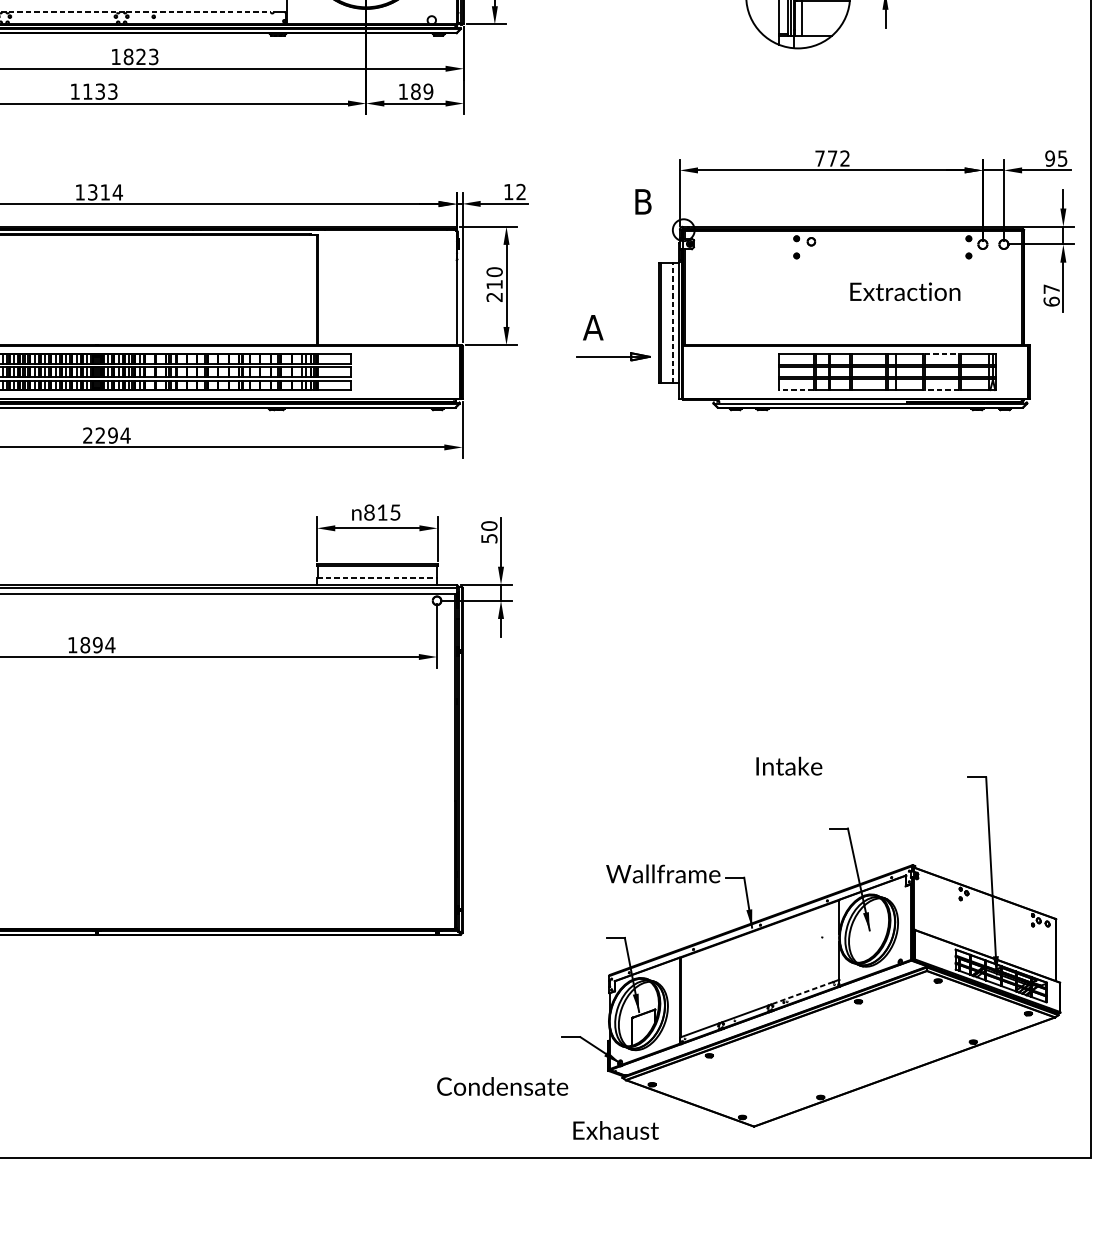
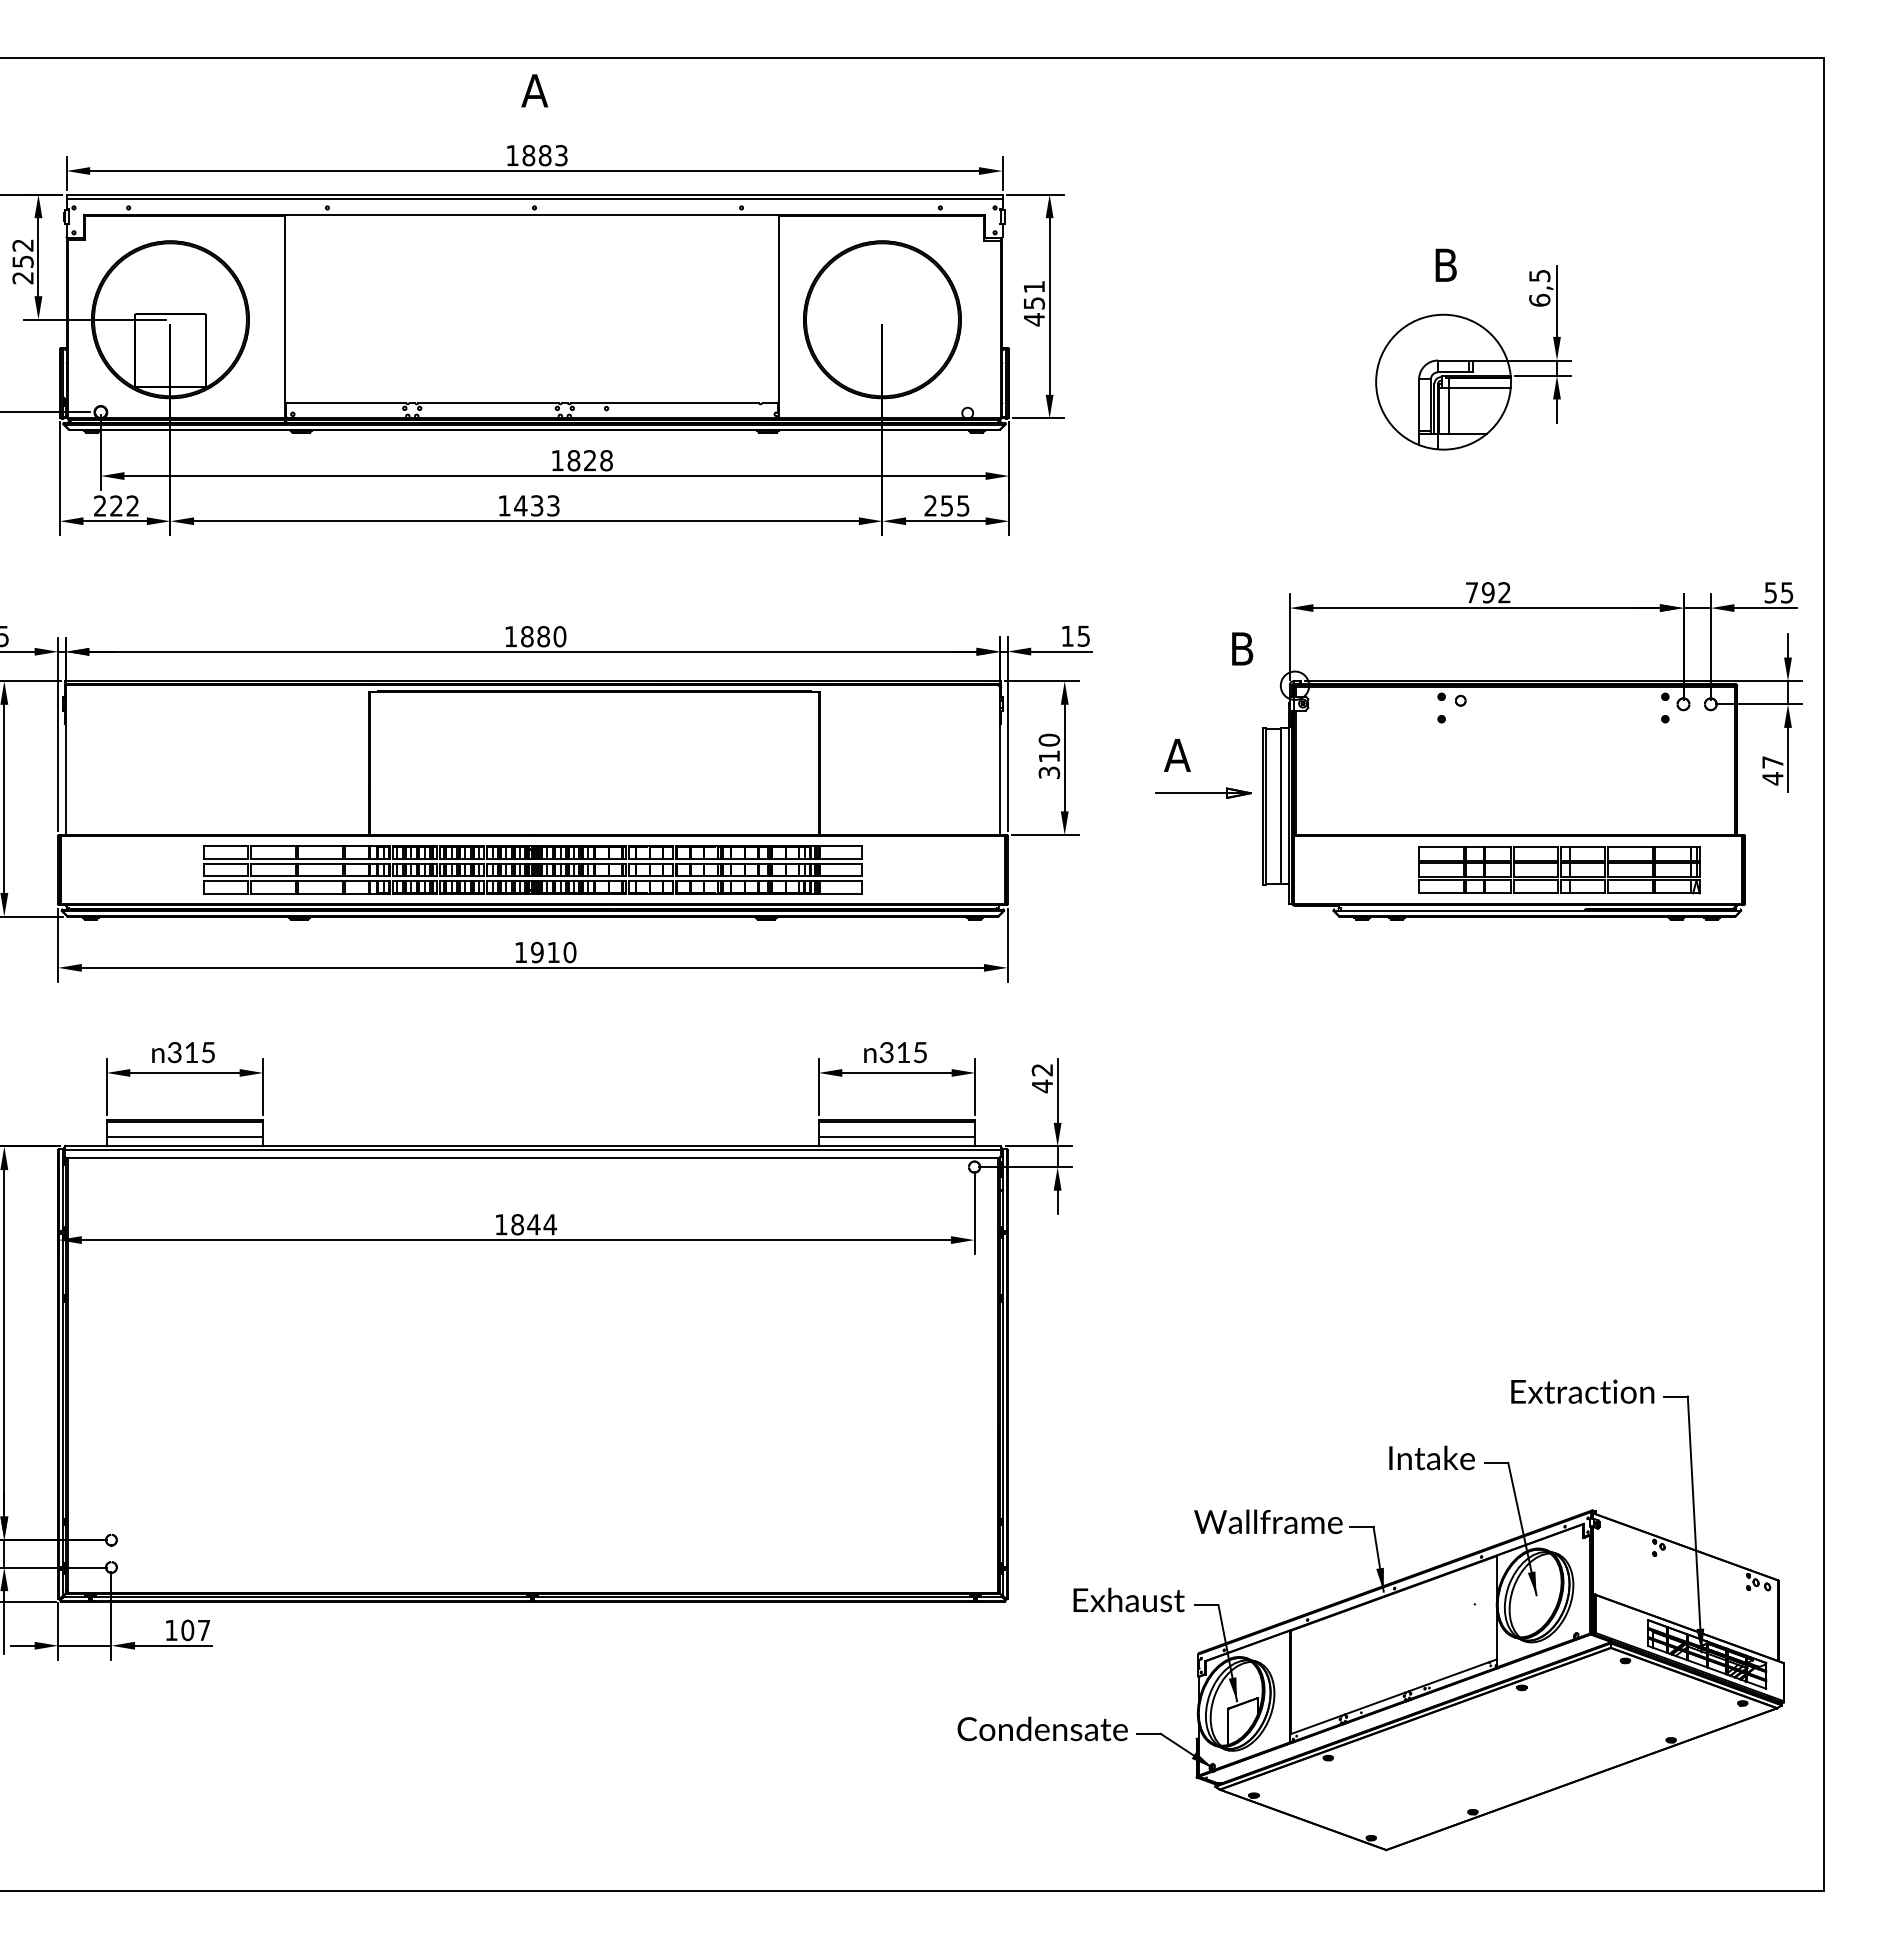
line: (63, 12) -> (489, 402), dashed -> solid
line: (198, 12) -> (664, 402), dashed -> solid
text: (153, 56) -> (606, 460), 1823 -> 1828
text: (87, 91) -> (520, 505), 1133 -> 1433
text: (415, 91) -> (946, 505), 189 -> 255
text: (831, 158) -> (1487, 592), 772 -> 792
text: (1049, 158) -> (1770, 592), 95 -> 55
text: (520, 191) -> (1083, 635), 12 -> 15
text: (105, 192) -> (543, 636), 1314 -> 1880
text: (905, 291) -> (1582, 1391), moved
text: (494, 296) -> (1049, 772), 210 -> 310
text: (1051, 301) -> (1772, 778), 67 -> 47
line: (672, 322) -> (1280, 805), dashed -> solid
part: (603, 338) -> (1190, 769), moved
line: (942, 353) -> (1630, 846), dashed -> solid
line: (795, 390) -> (1440, 893), dashed -> solid
line: (941, 390) -> (1629, 893), dashed -> solid
text: (106, 435) -> (545, 952), 2294 -> 1910
text: (369, 512) -> (886, 1052), 815 -> 315
text: (489, 532) -> (1042, 1078), 50 -> 42
line: (377, 578) -> (897, 1137), dashed -> solid
text: (97, 644) -> (533, 1224), 1894 -> 1844
text: (788, 765) -> (1431, 1457), moved
line: (802, 992) -> (1449, 1676), dashed -> solid
text: (502, 1086) -> (1042, 1728), moved
text: (615, 1130) -> (1128, 1599), moved

